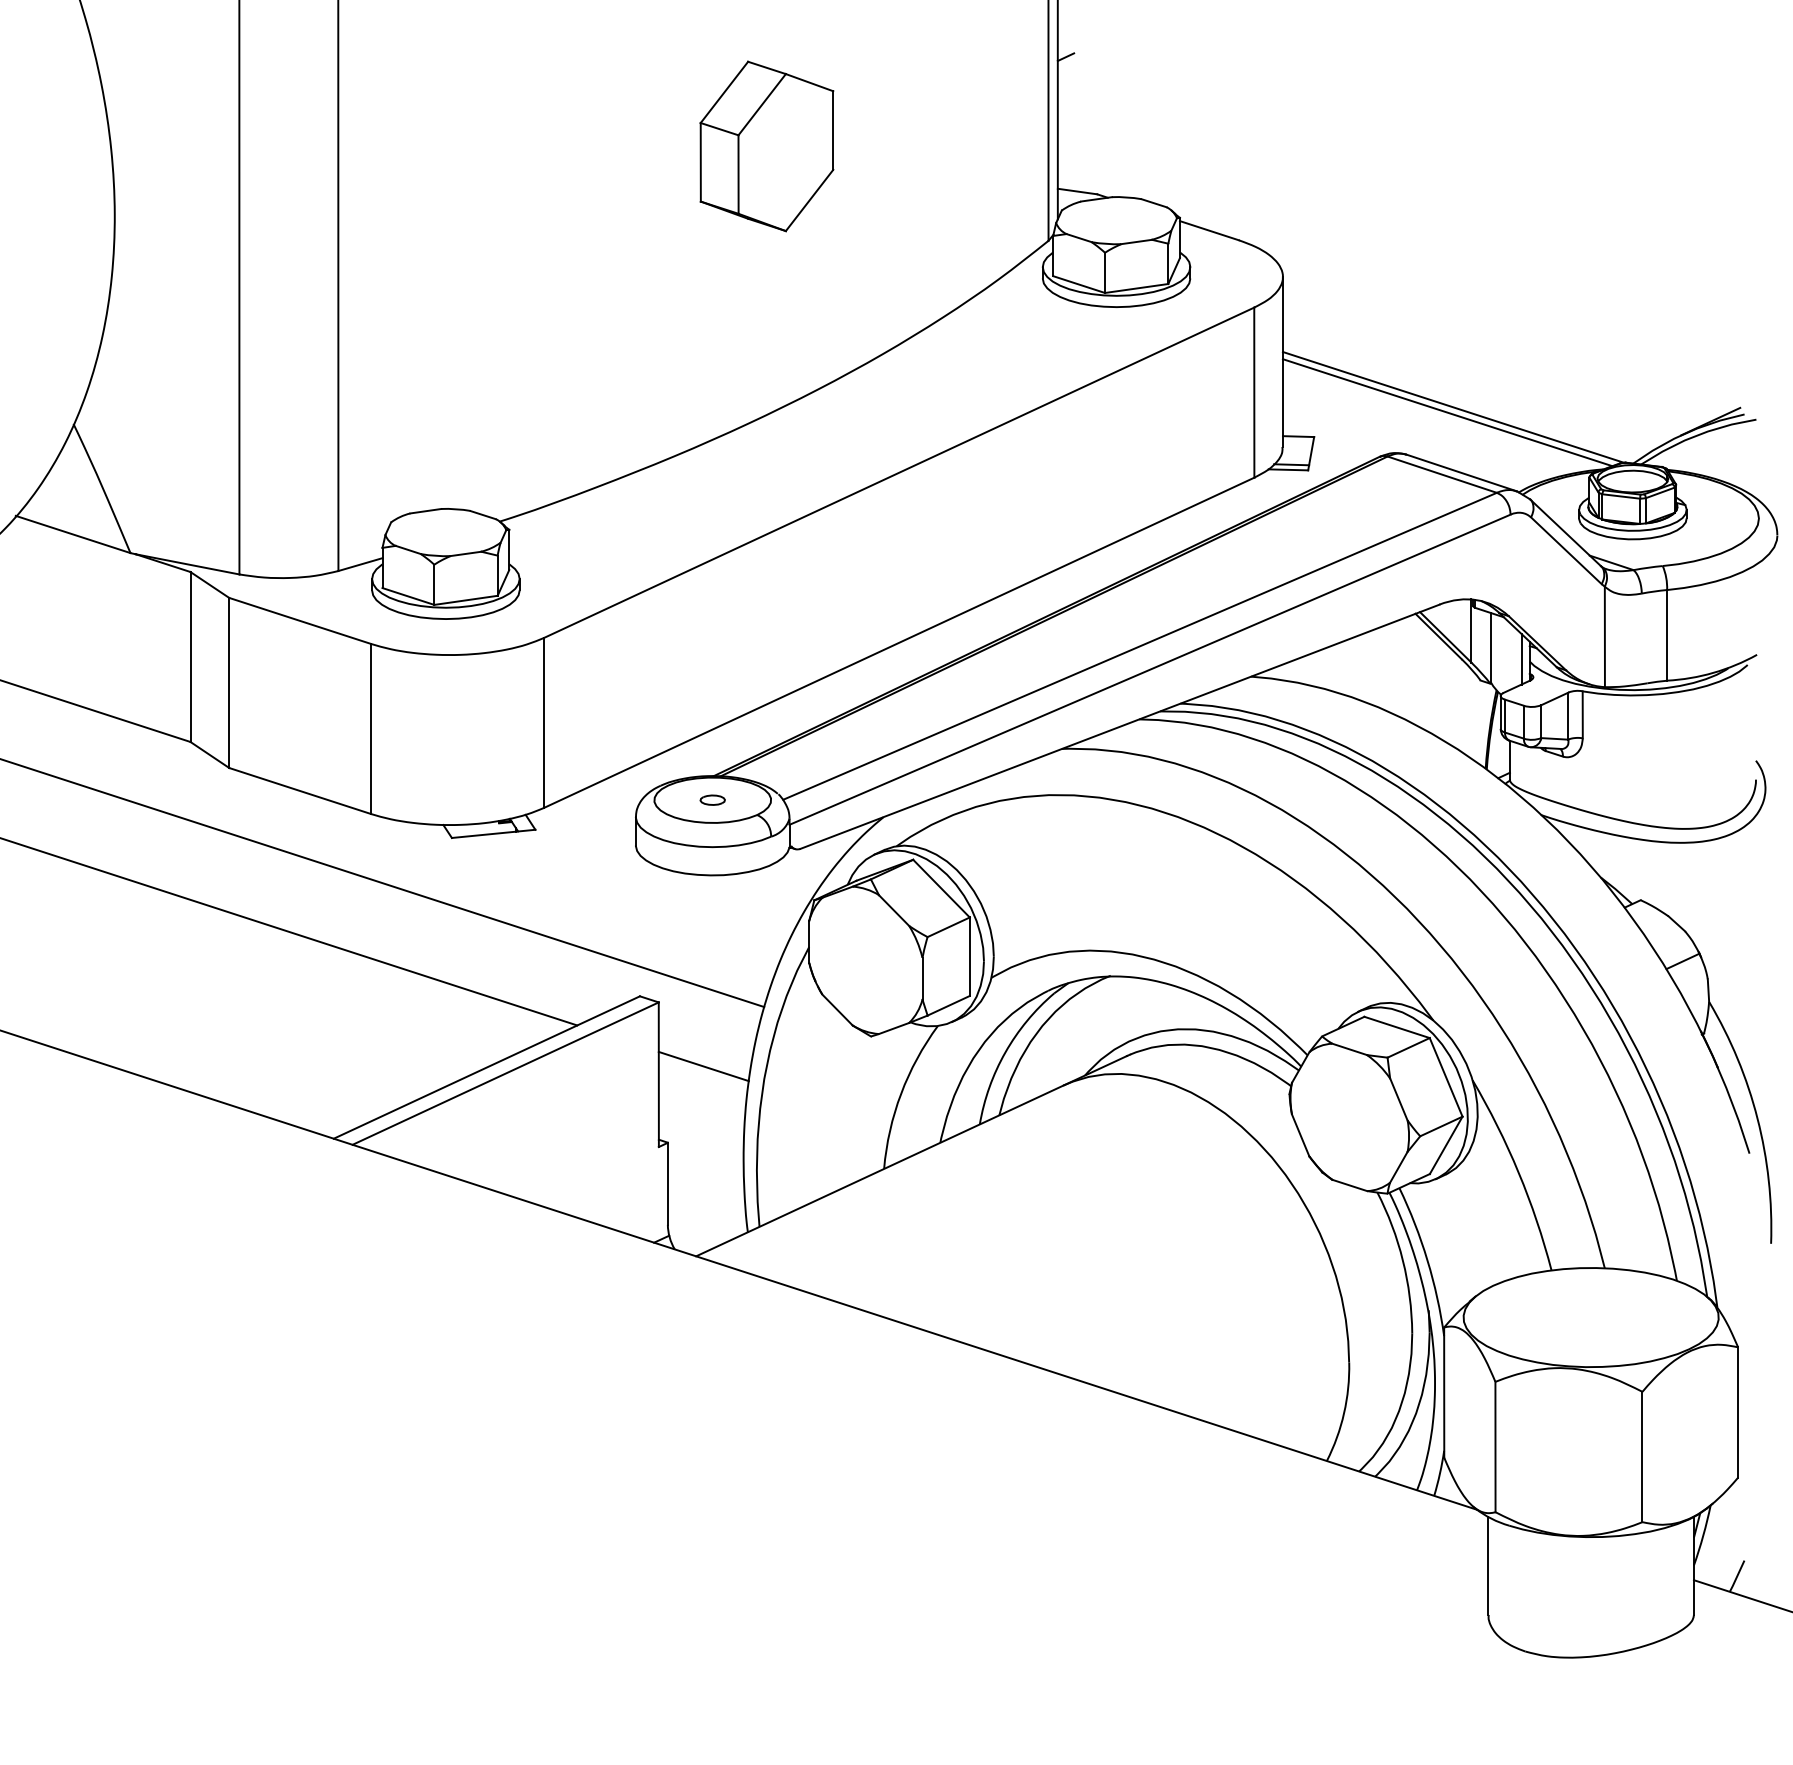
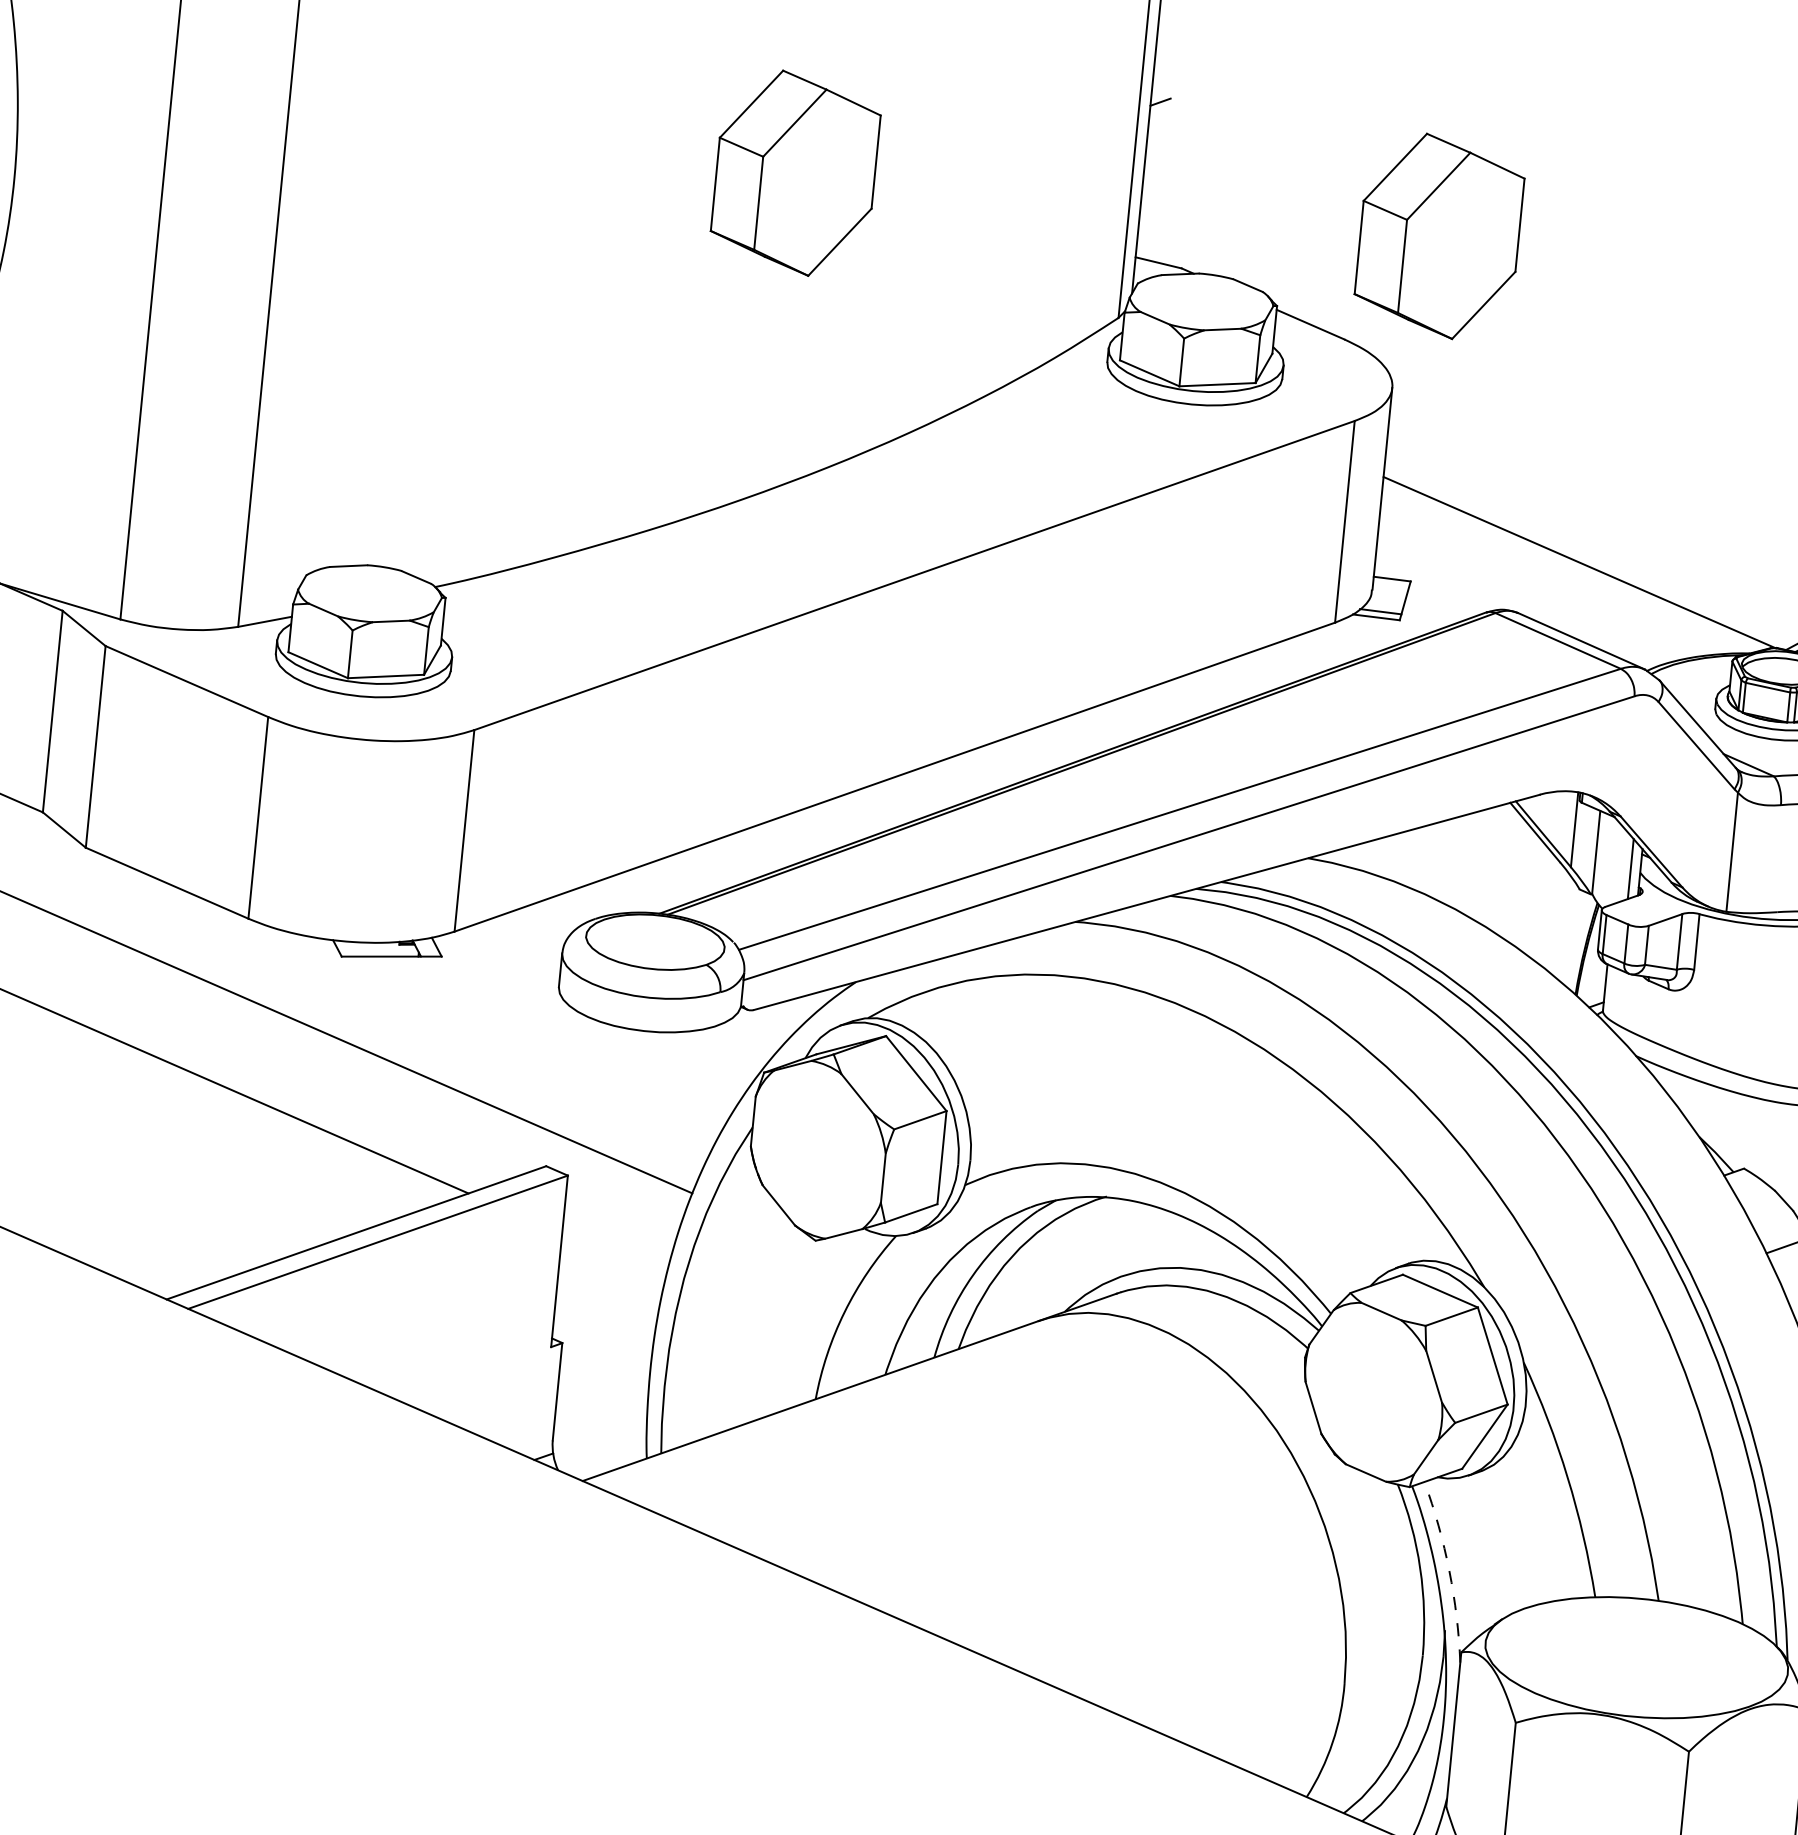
part: (1309, 146) -> (1438, 236), added
line: (1447, 412) -> (1571, 567), removed
part: (712, 799) -> (655, 941), removed
line: (703, 1066) -> (613, 1256), removed
arc: (1427, 1260) -> (1449, 1571), solid -> dashed

